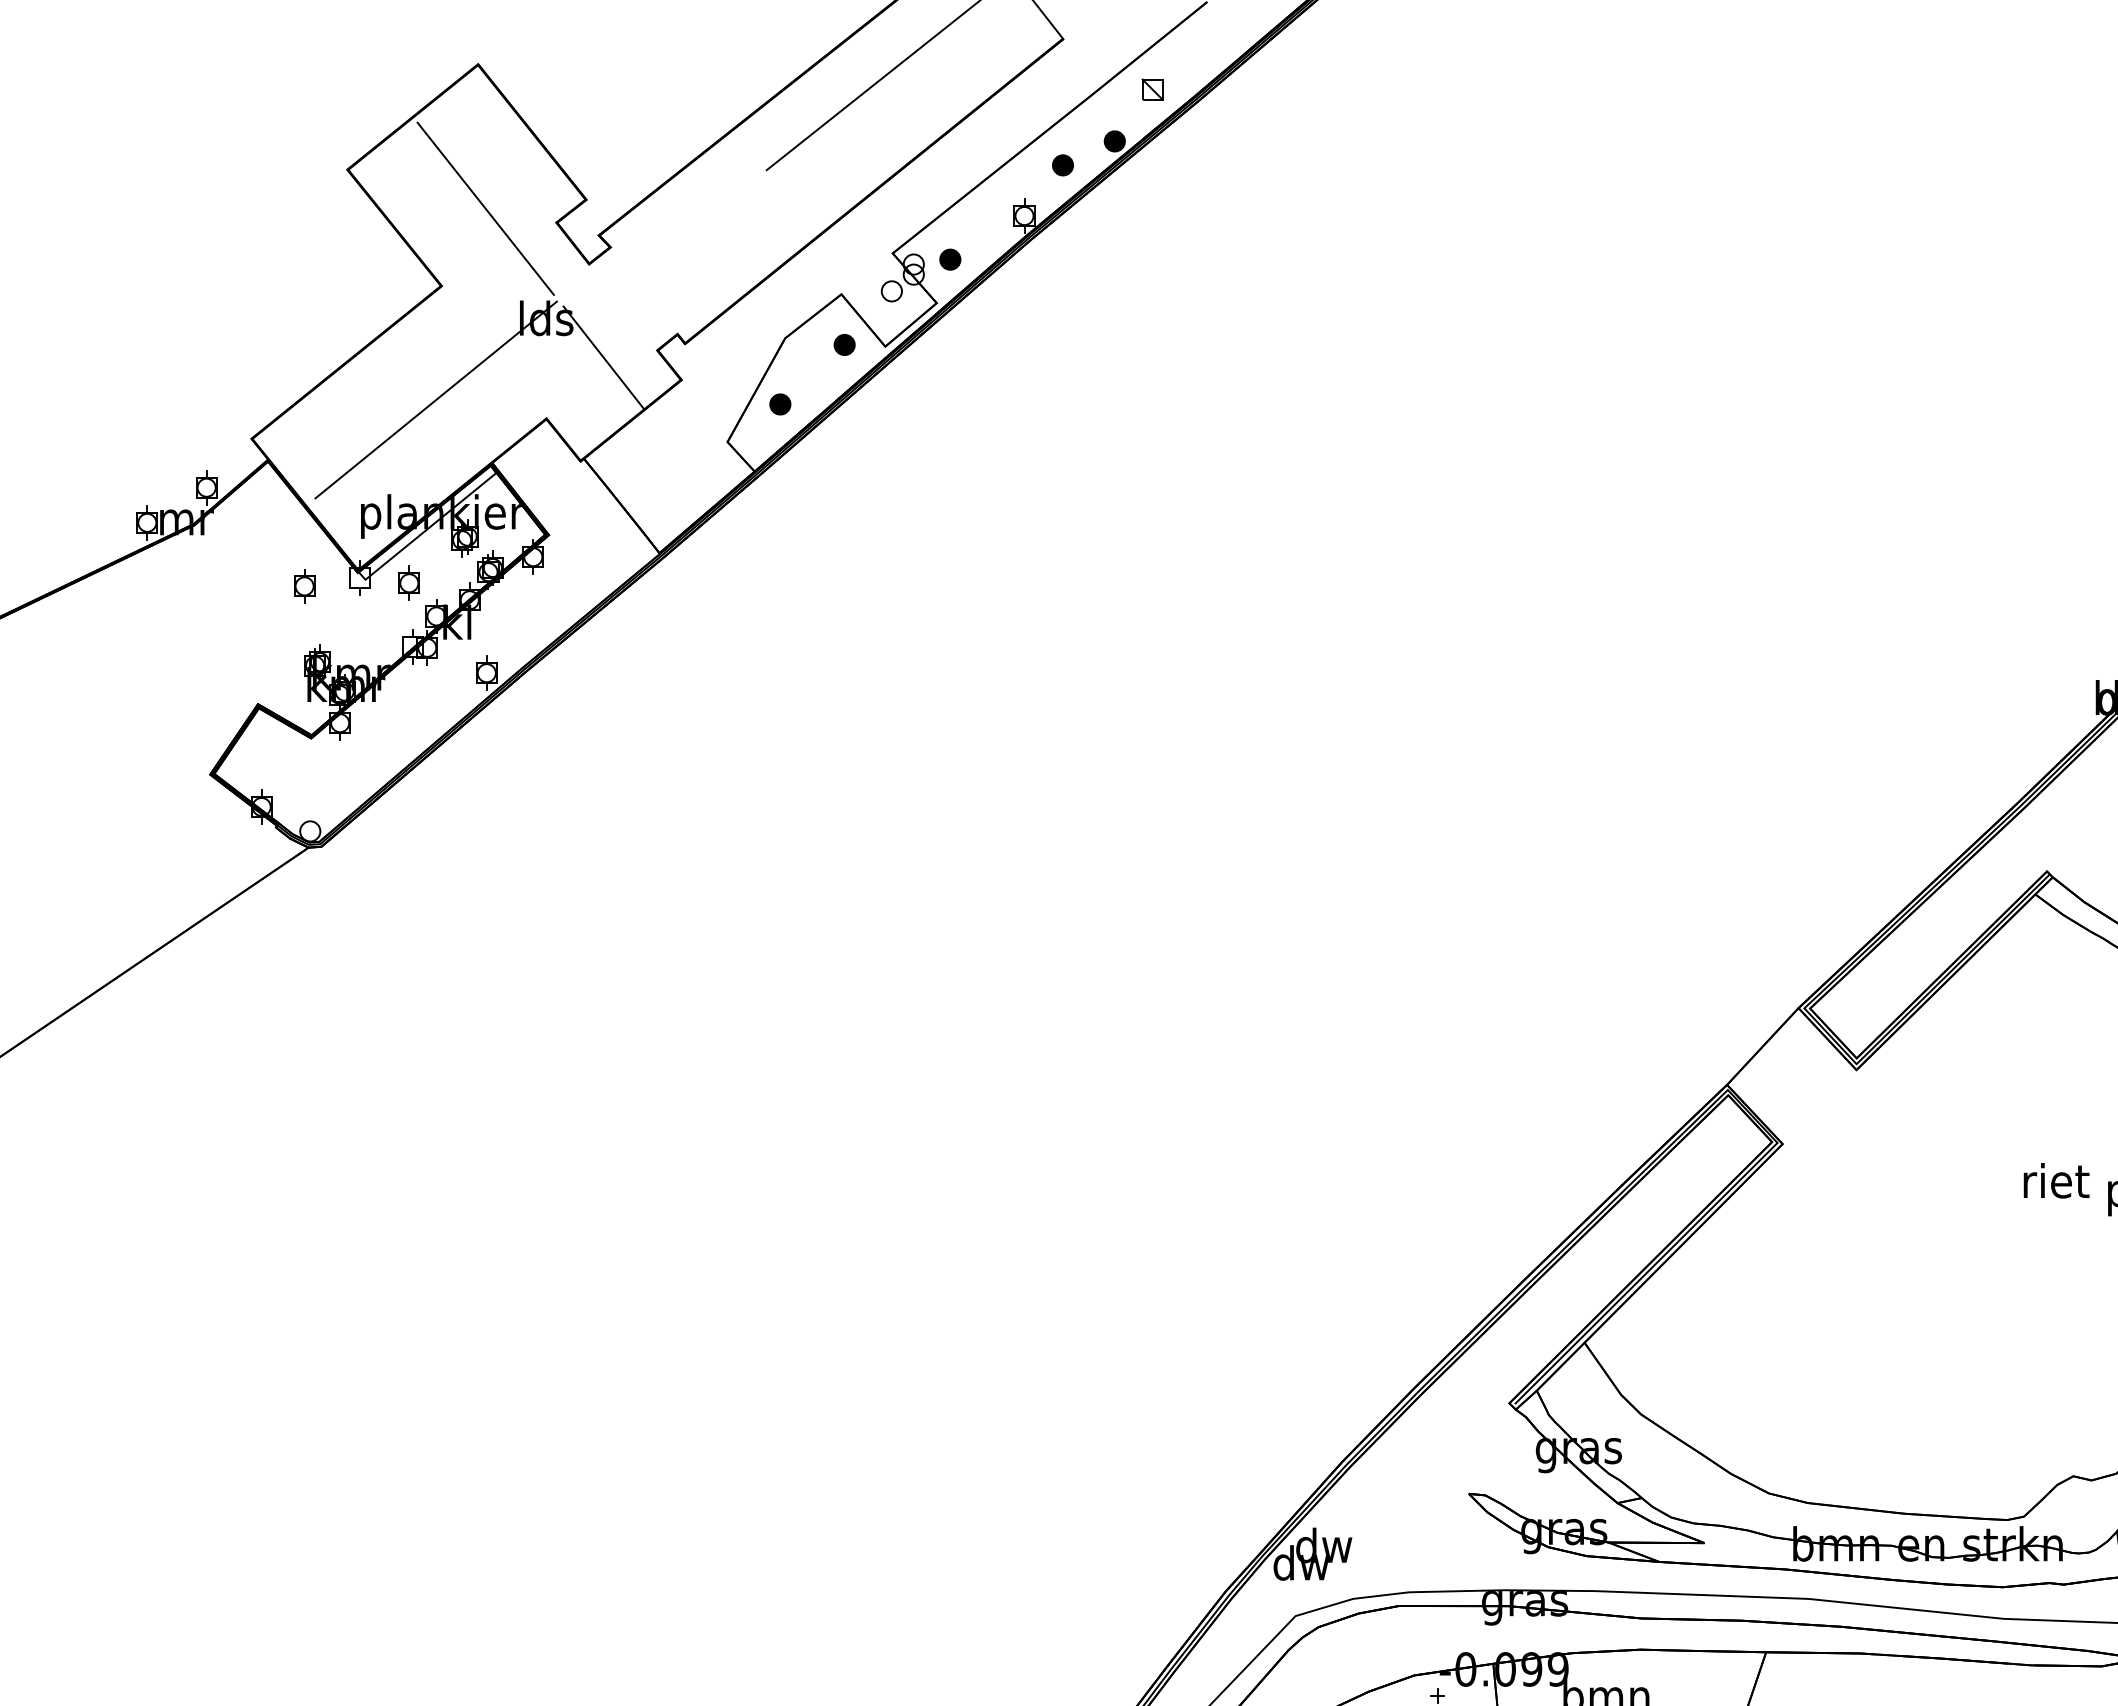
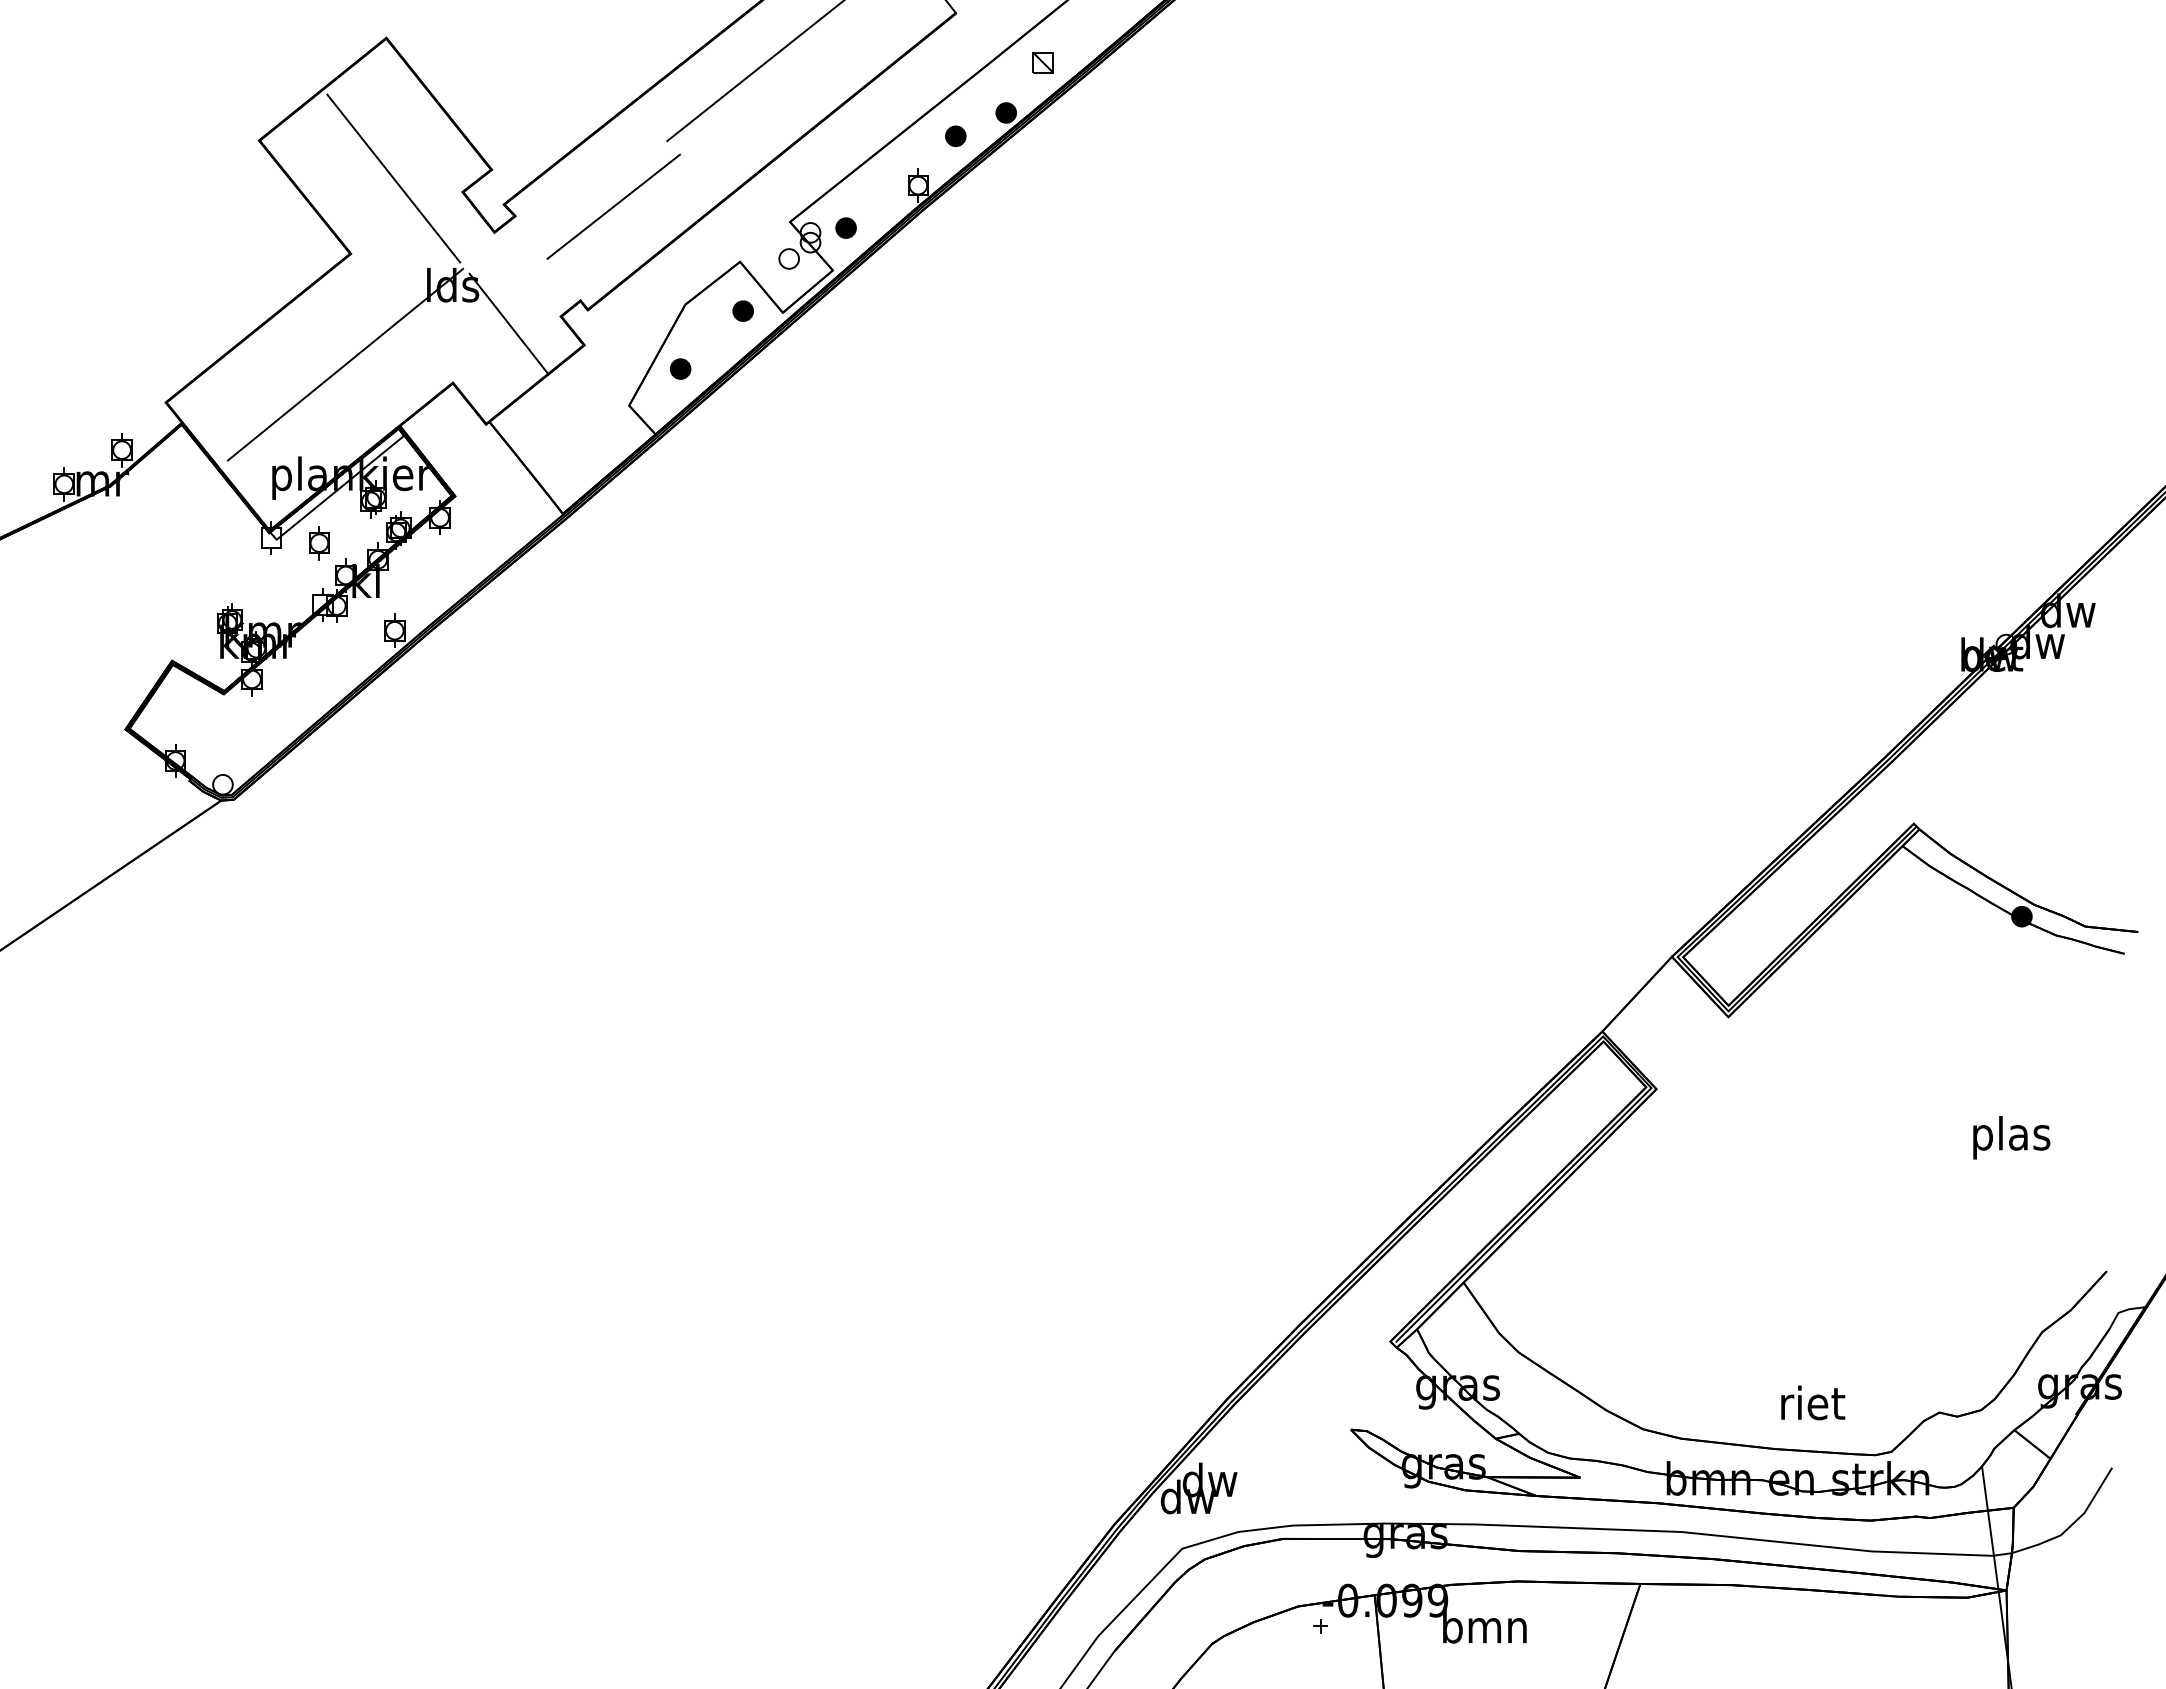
line: (711, 237) -> (613, 206), added
part: (304, 586) -> (217, 546), removed
text: (2056, 1180) -> (1813, 1402), moved

